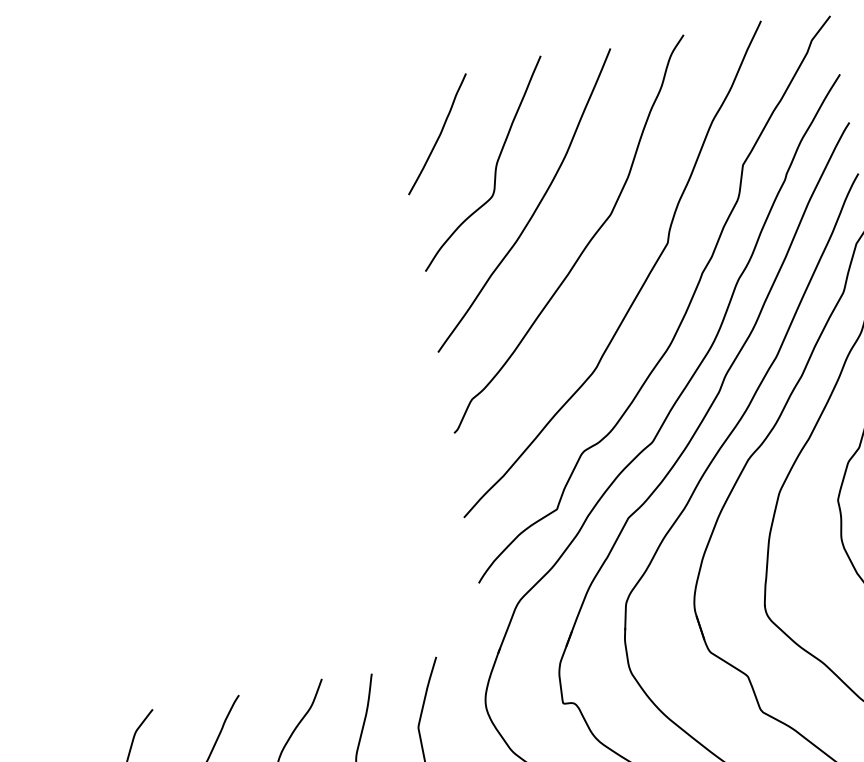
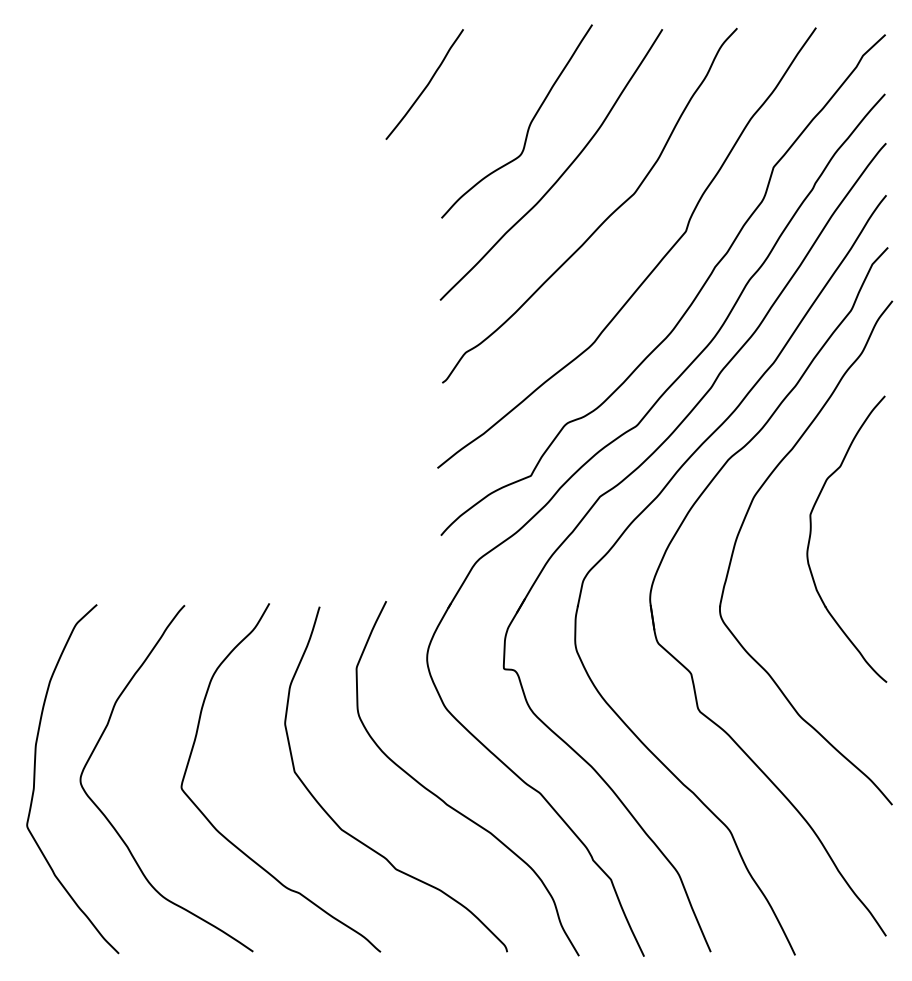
curve: (439, 134) -> (426, 85), moved

